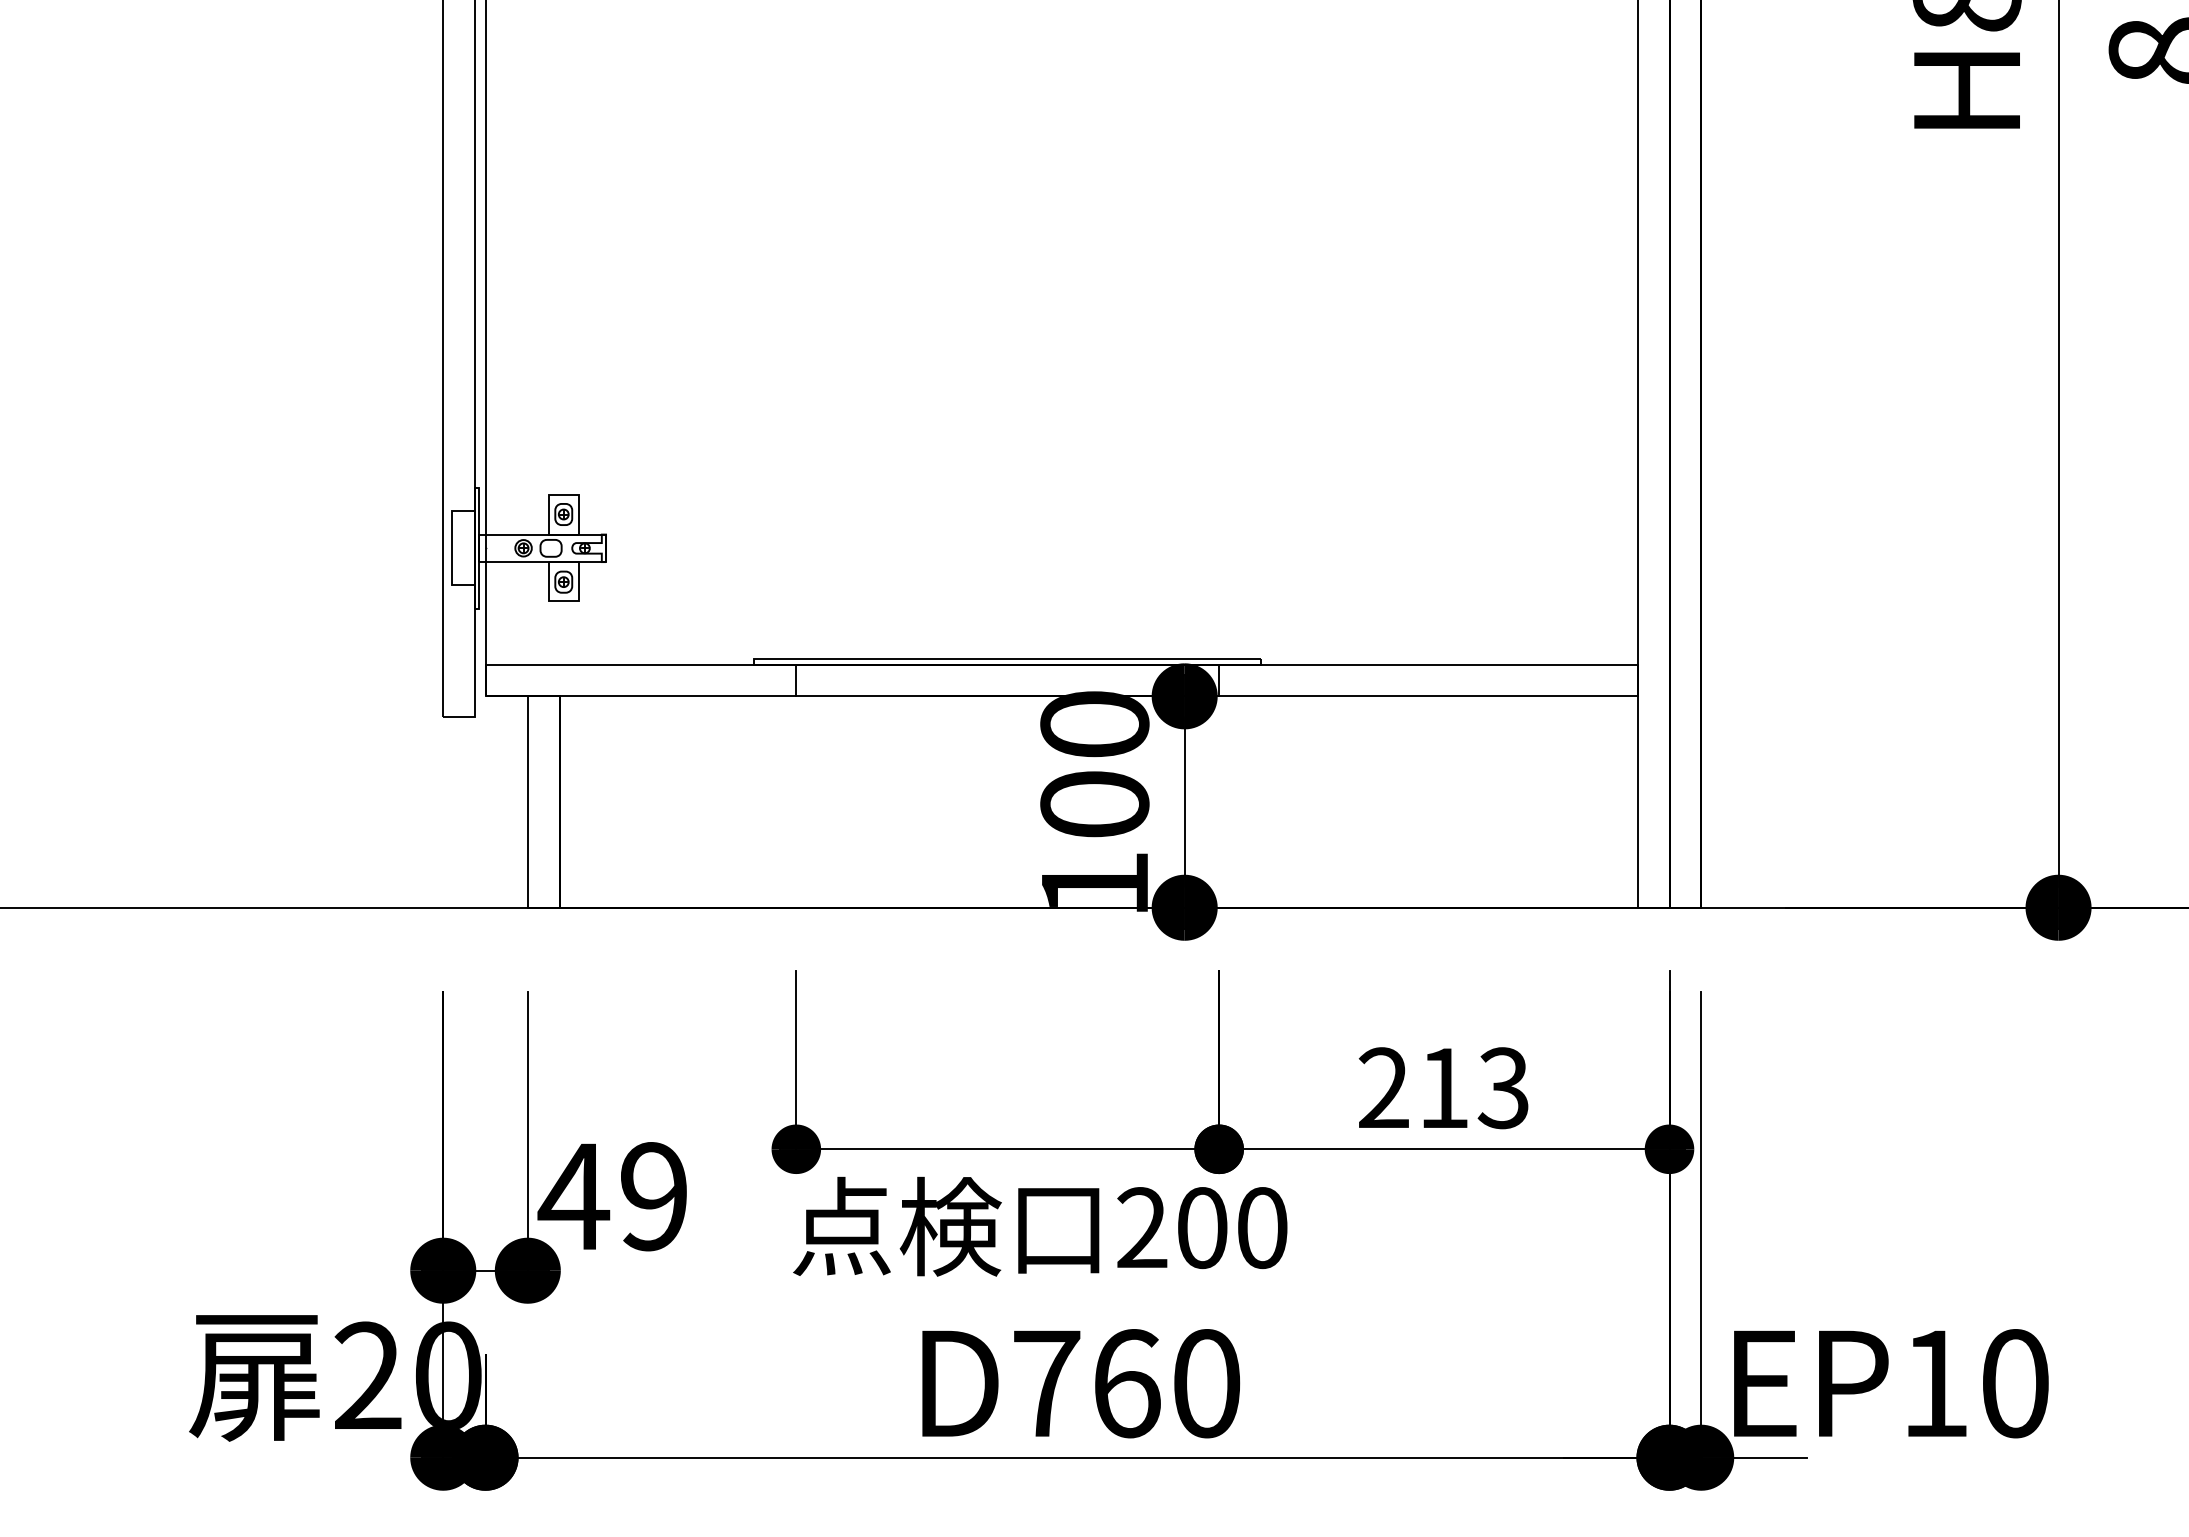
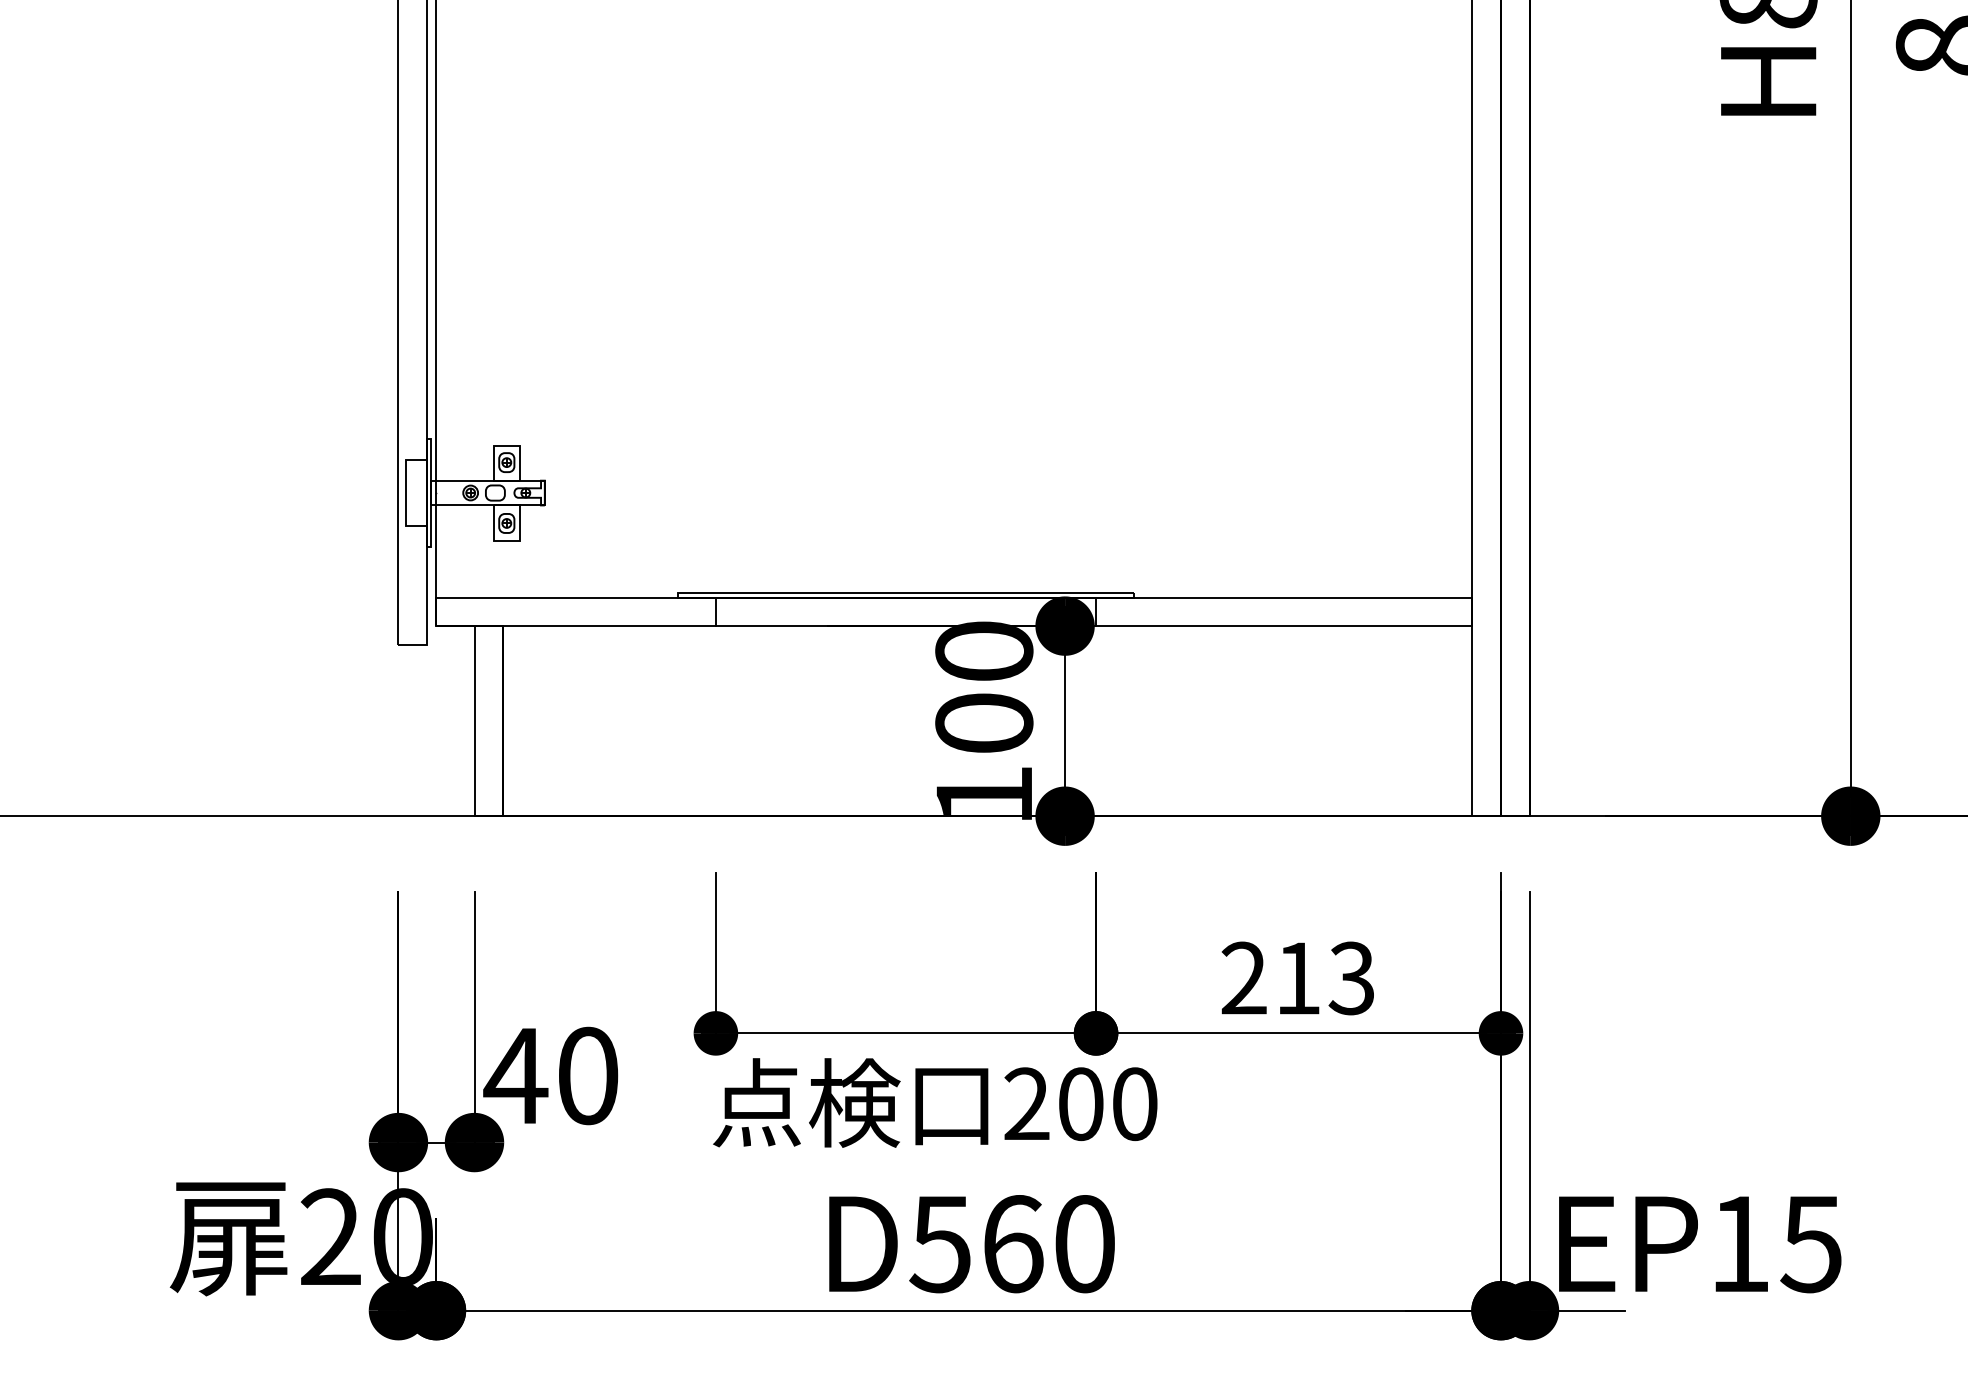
text: (654, 1196) -> (588, 1075), 49 -> 40
text: (1046, 1384) -> (940, 1244), D760 -> D560
text: (2013, 1384) -> (1810, 1244), EP10 -> EP15

